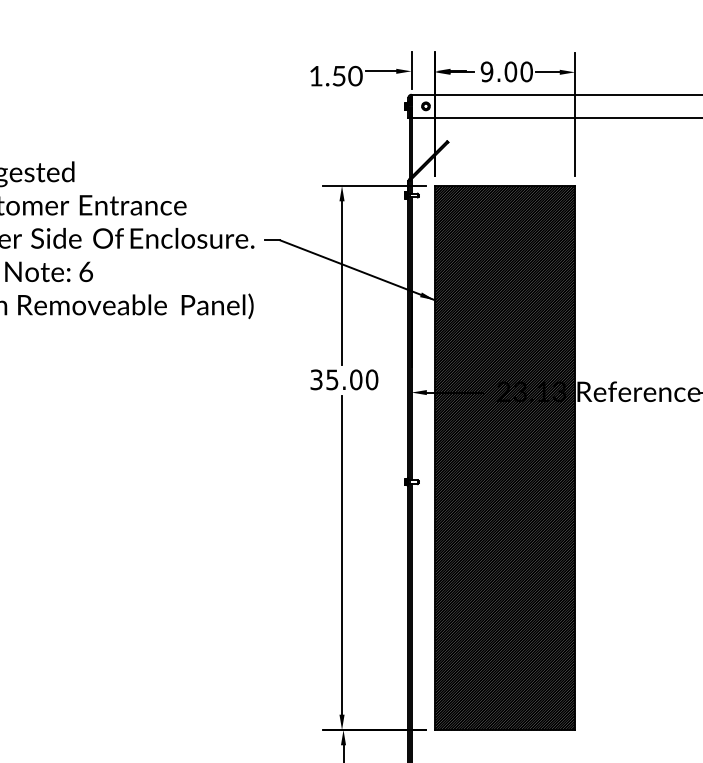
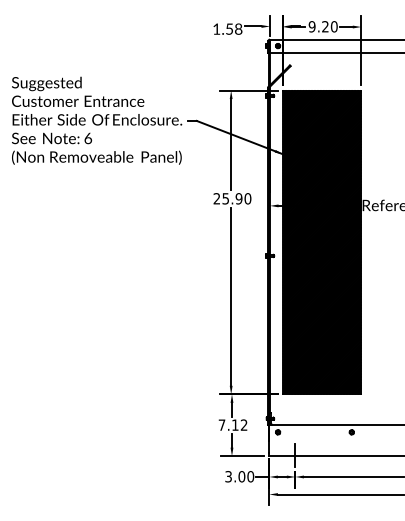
text: (510, 71) -> (325, 26), 9.00 -> 9.20
text: (355, 76) -> (238, 29), 1.50 -> 1.58
text: (335, 379) -> (227, 198), 35.00 -> 25.90

